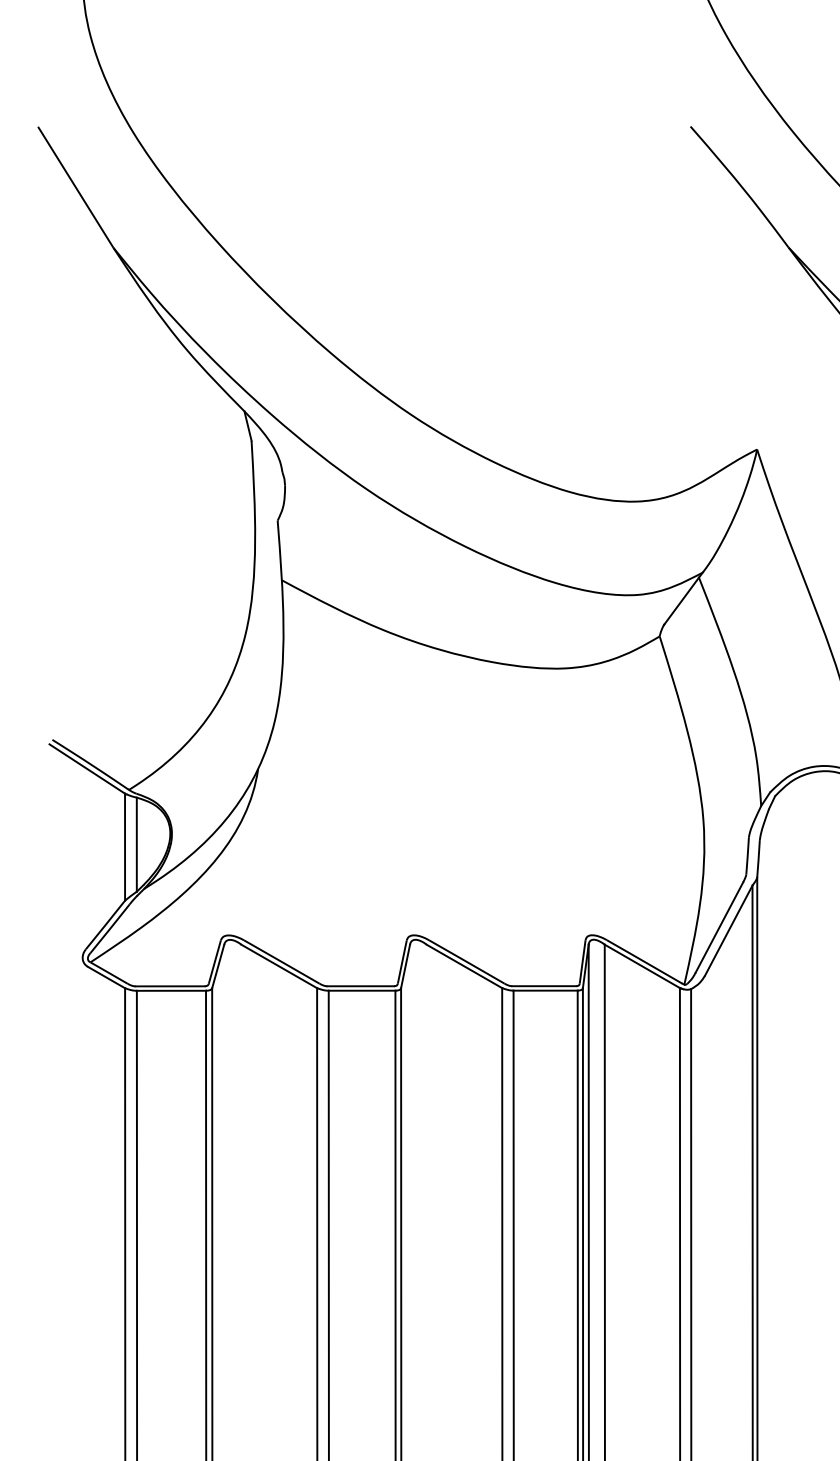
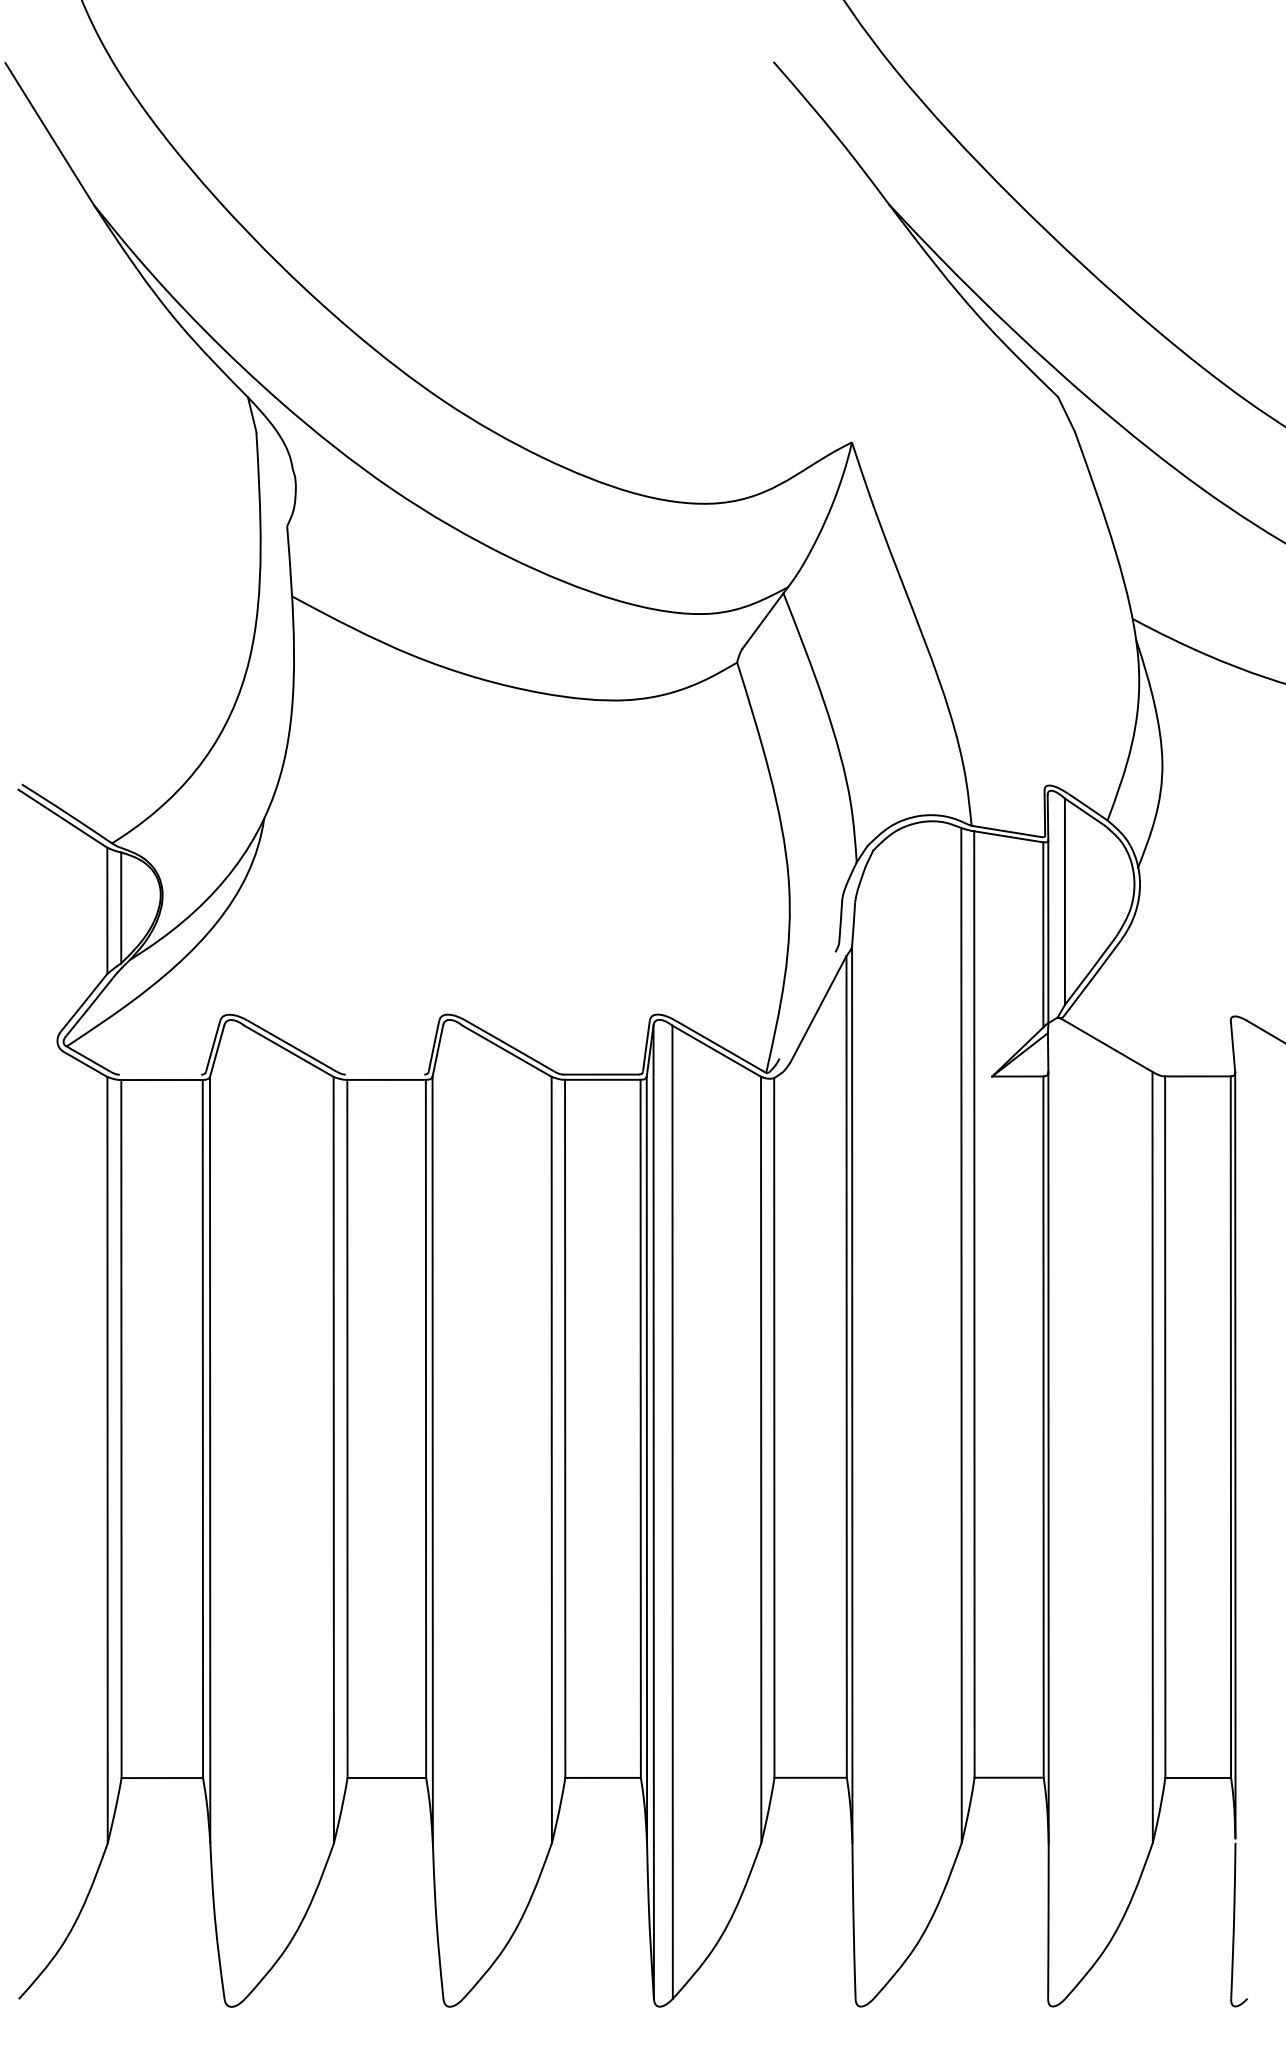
line: (719, 927) -> (807, 1005), removed
line: (170, 986) -> (160, 1074), removed
line: (360, 986) -> (384, 1074), removed

